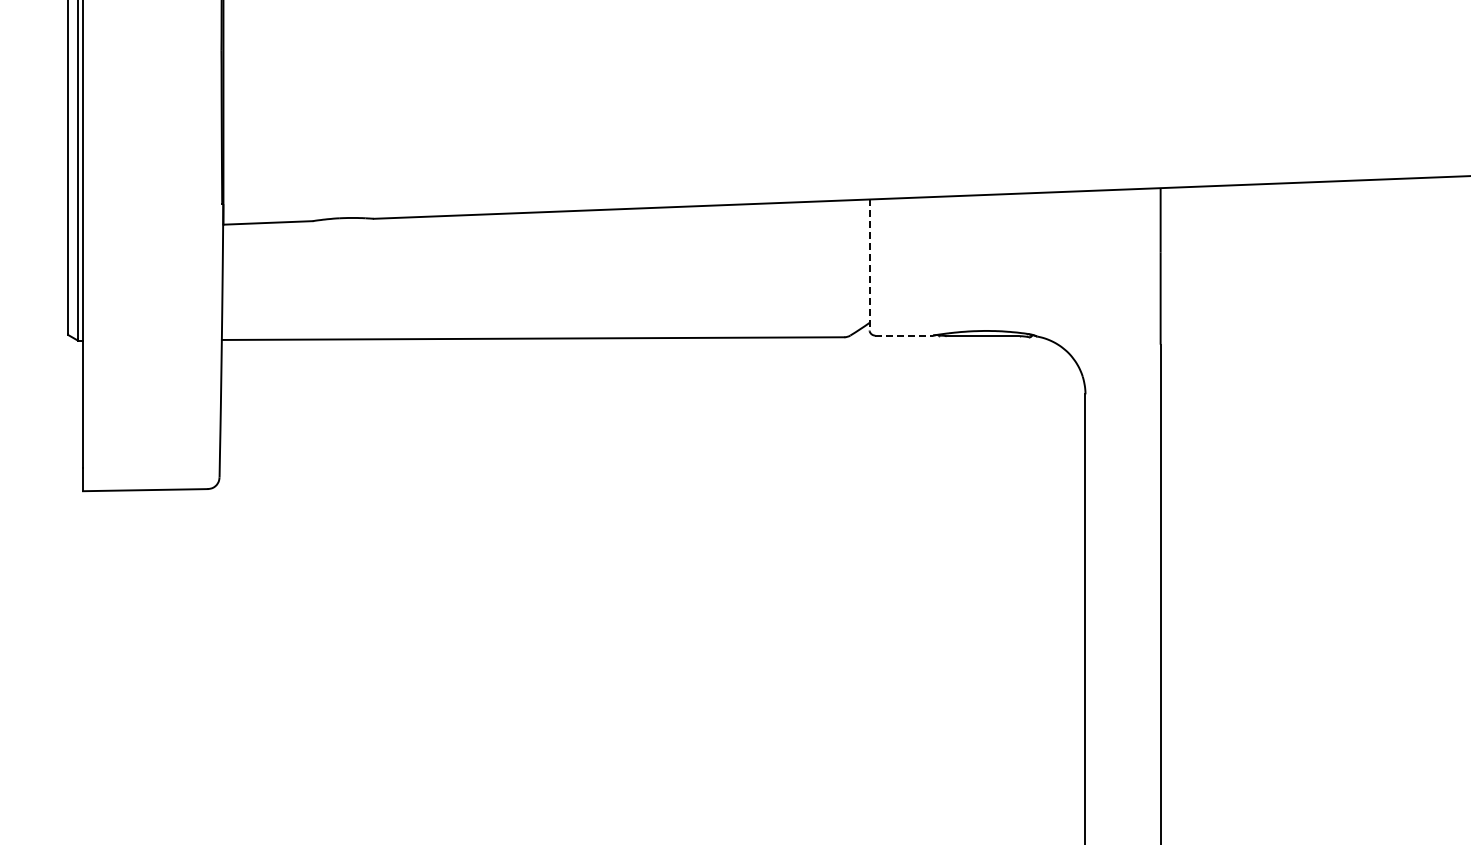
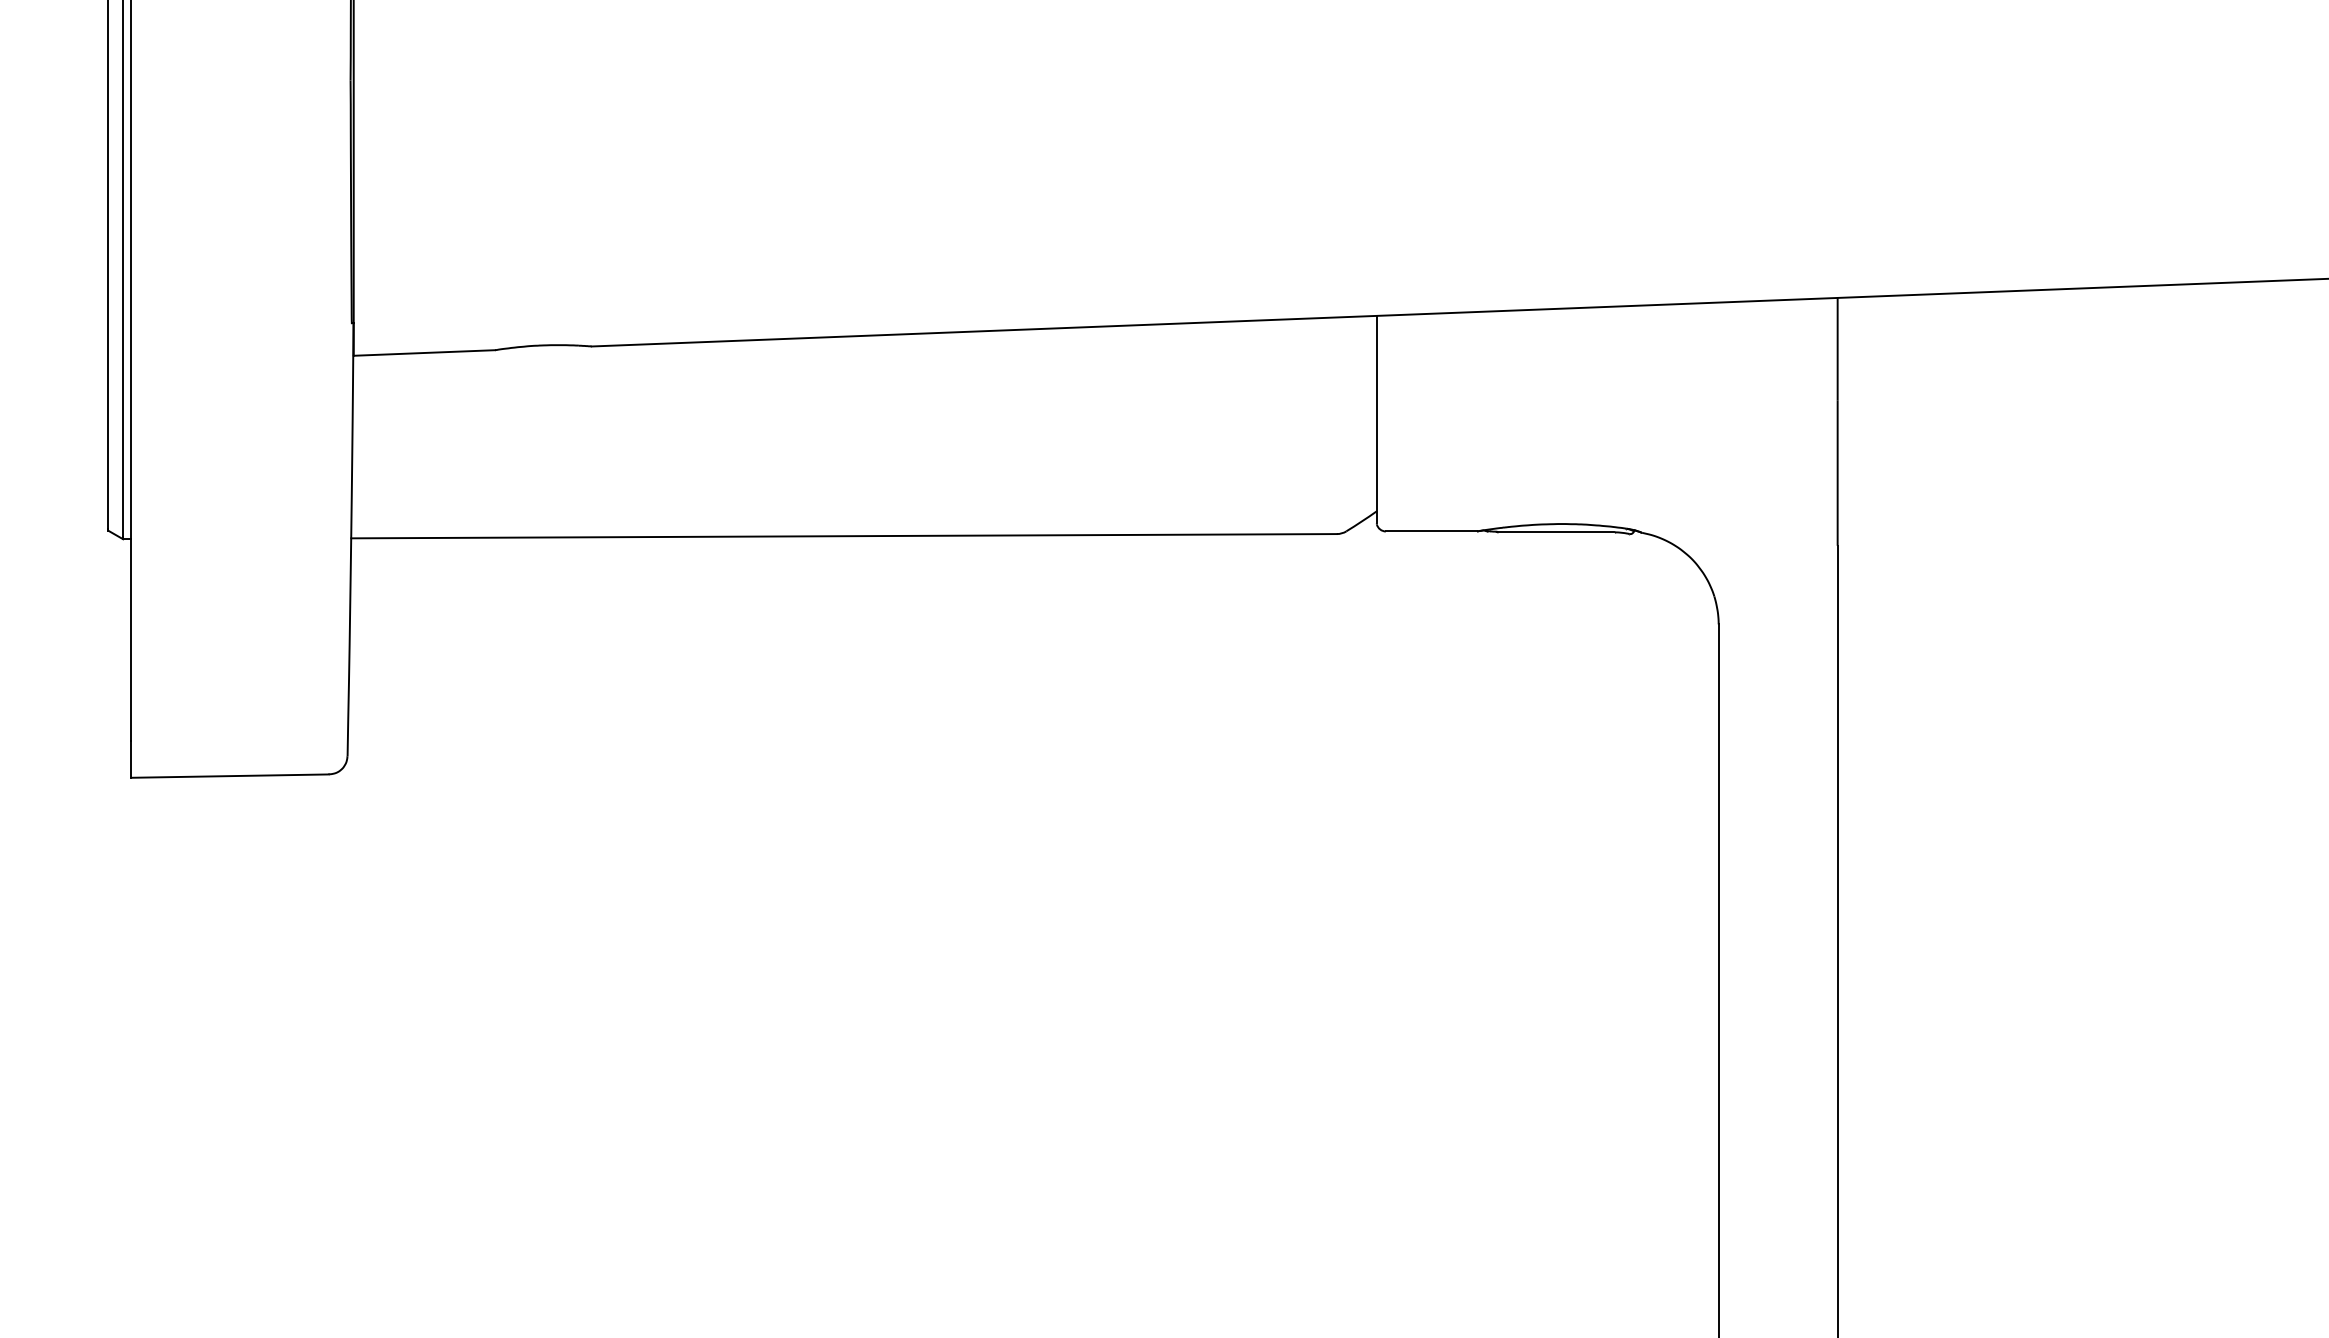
line: (869, 265) -> (1376, 420), dashed -> solid
line: (903, 335) -> (1430, 531), dashed -> solid

